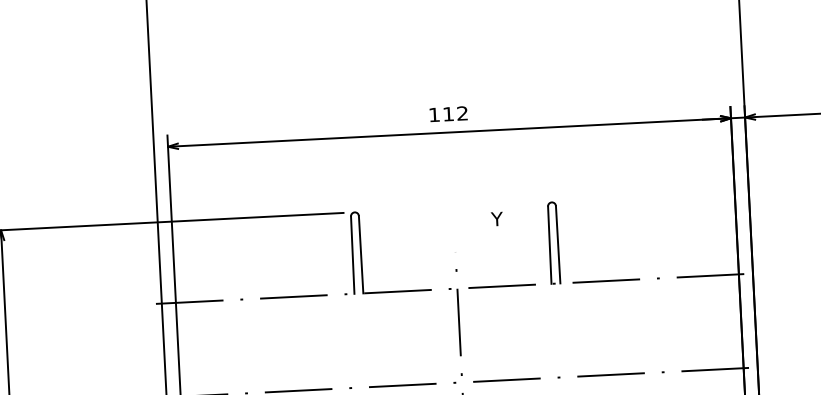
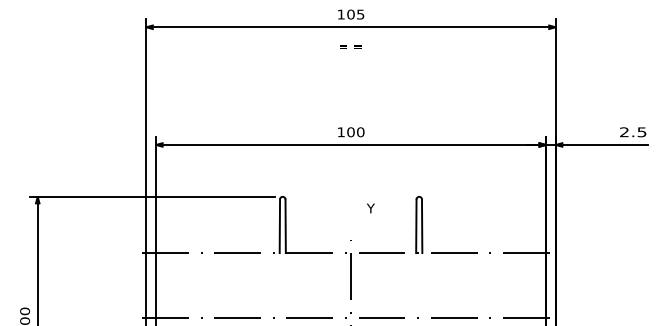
text: (455, 114) -> (355, 132), 112 -> 100
text: (496, 219) -> (370, 208), moved

